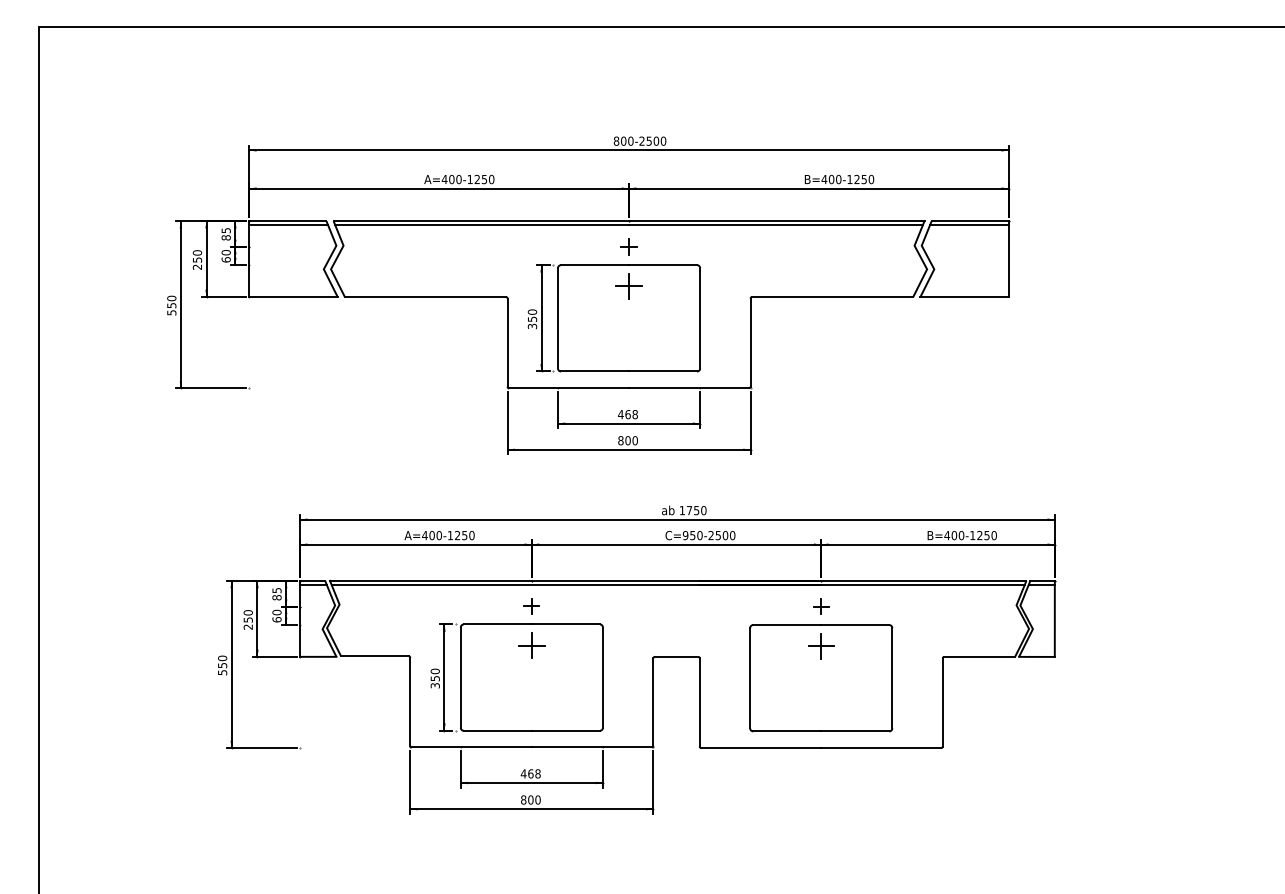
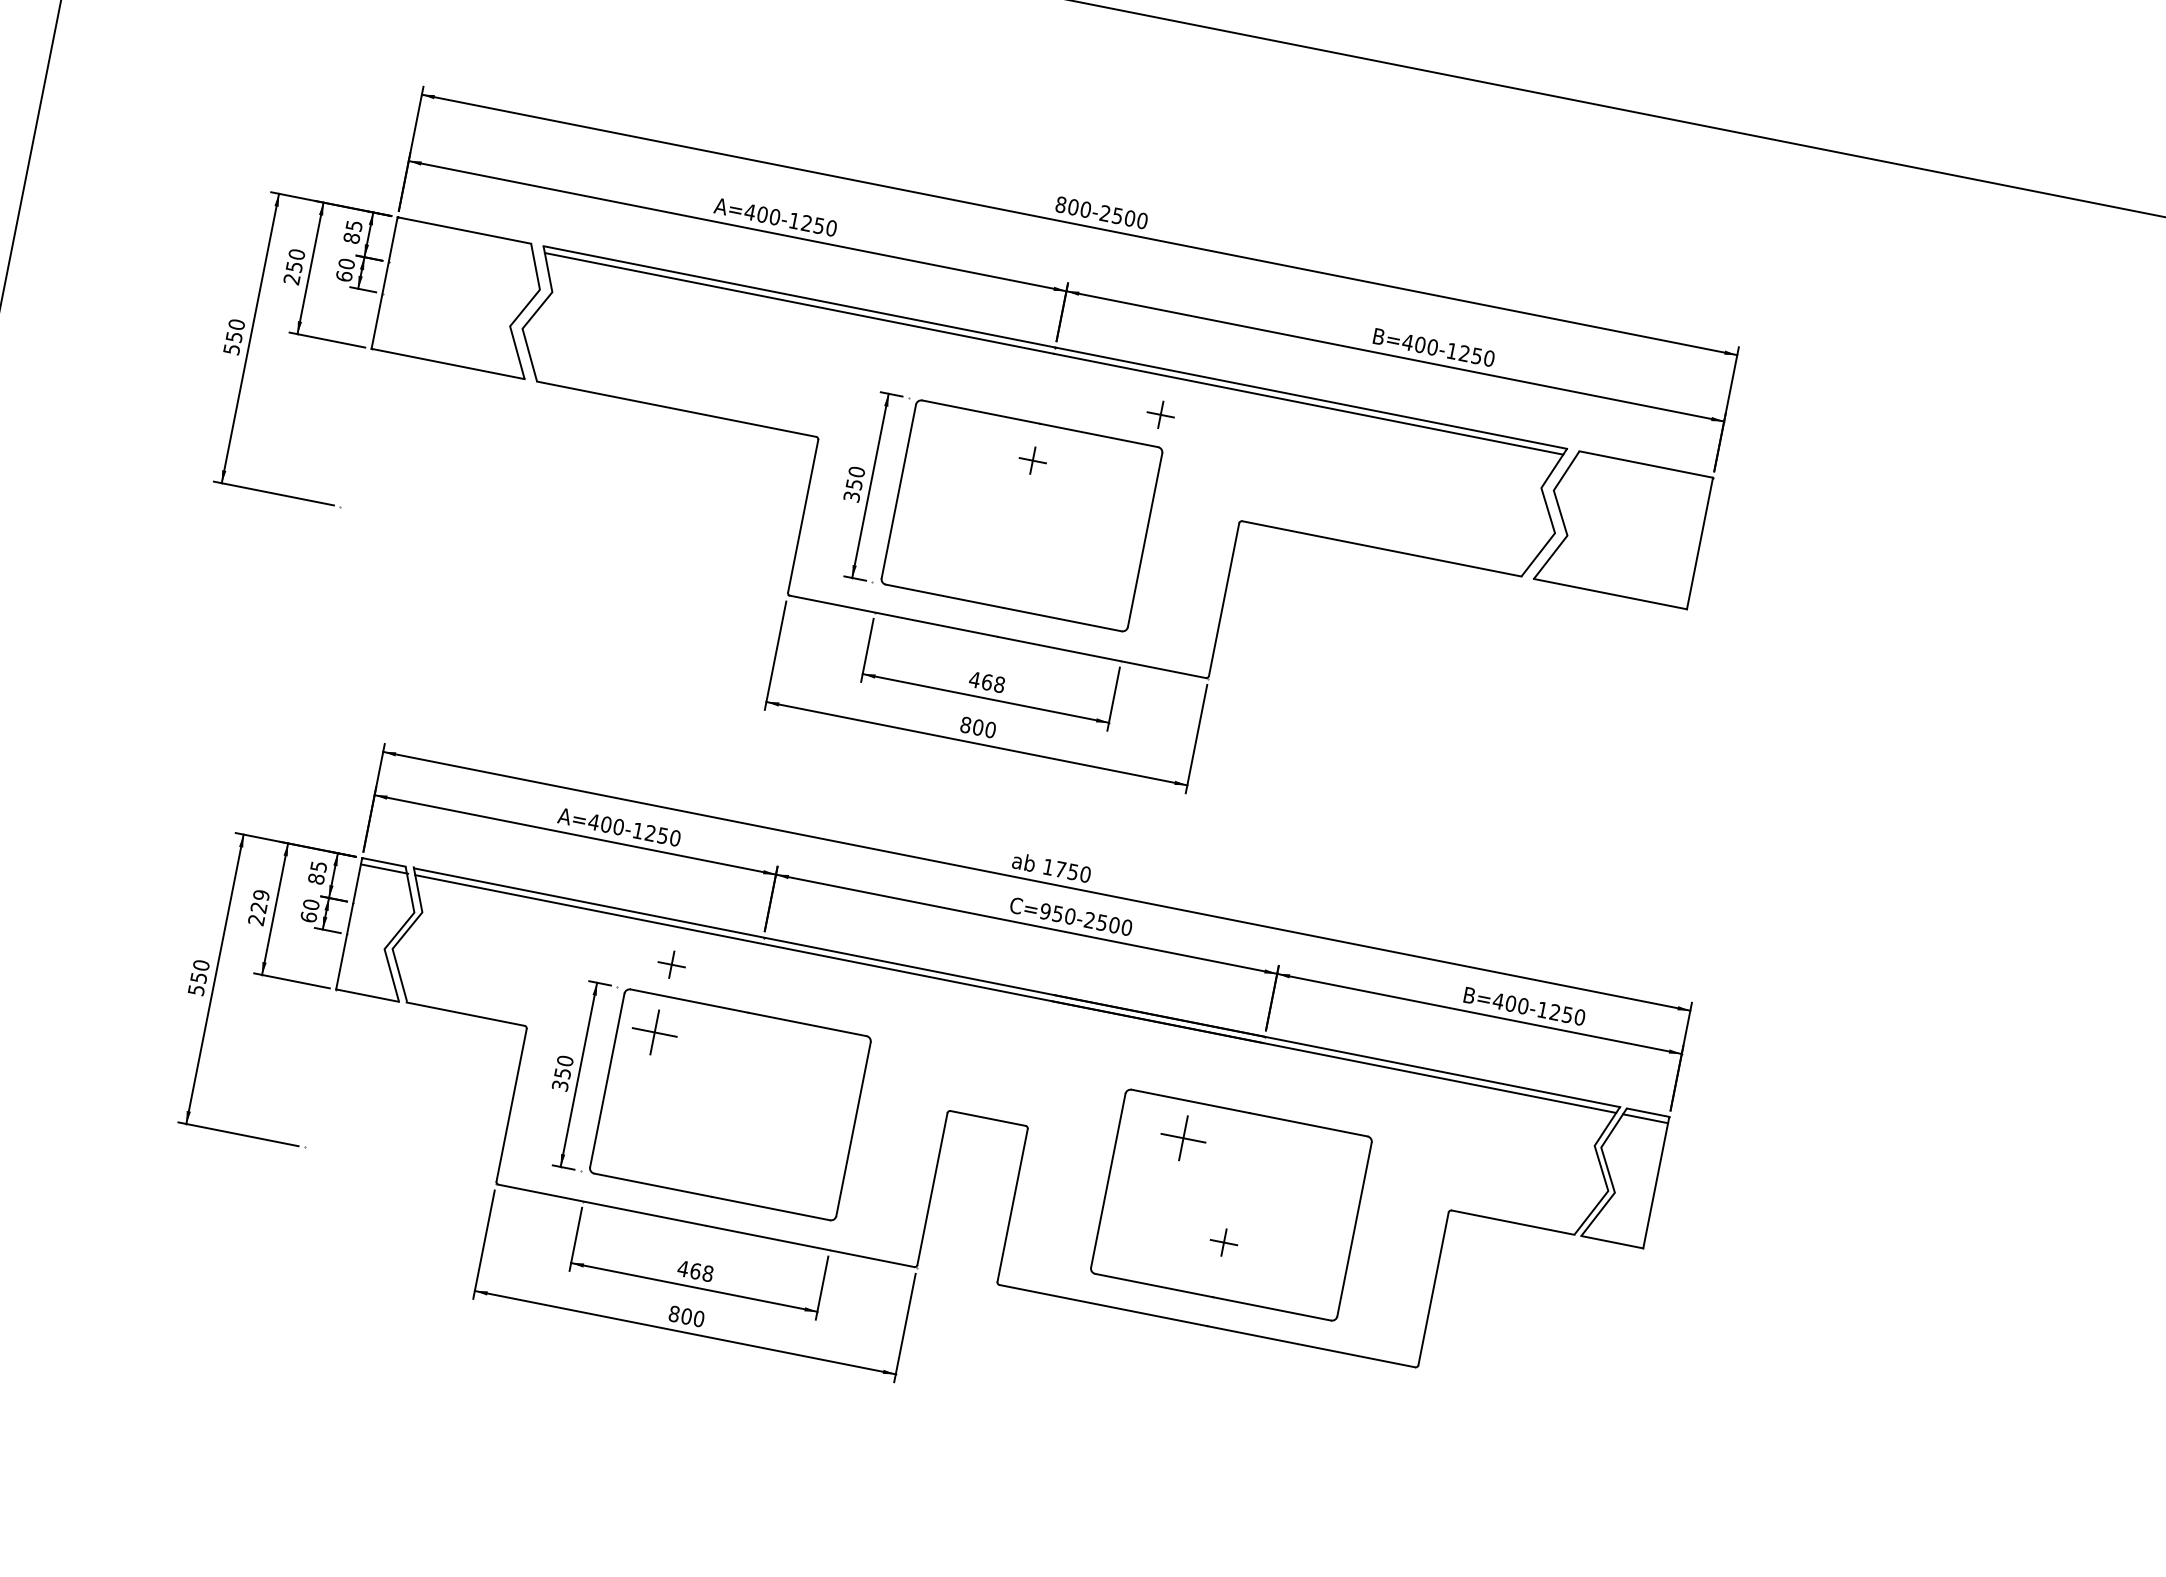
line: (288, 224) -> (464, 236), removed
line: (969, 224) -> (1643, 470), removed
part: (628, 246) -> (1159, 413), moved
part: (628, 286) -> (1031, 460), size x0.6
part: (531, 606) -> (671, 965), moved
part: (821, 606) -> (1224, 1242), moved
text: (247, 616) -> (258, 901), 250 -> 229
part: (531, 645) -> (654, 1031), moved
part: (821, 646) -> (1183, 1138), moved

